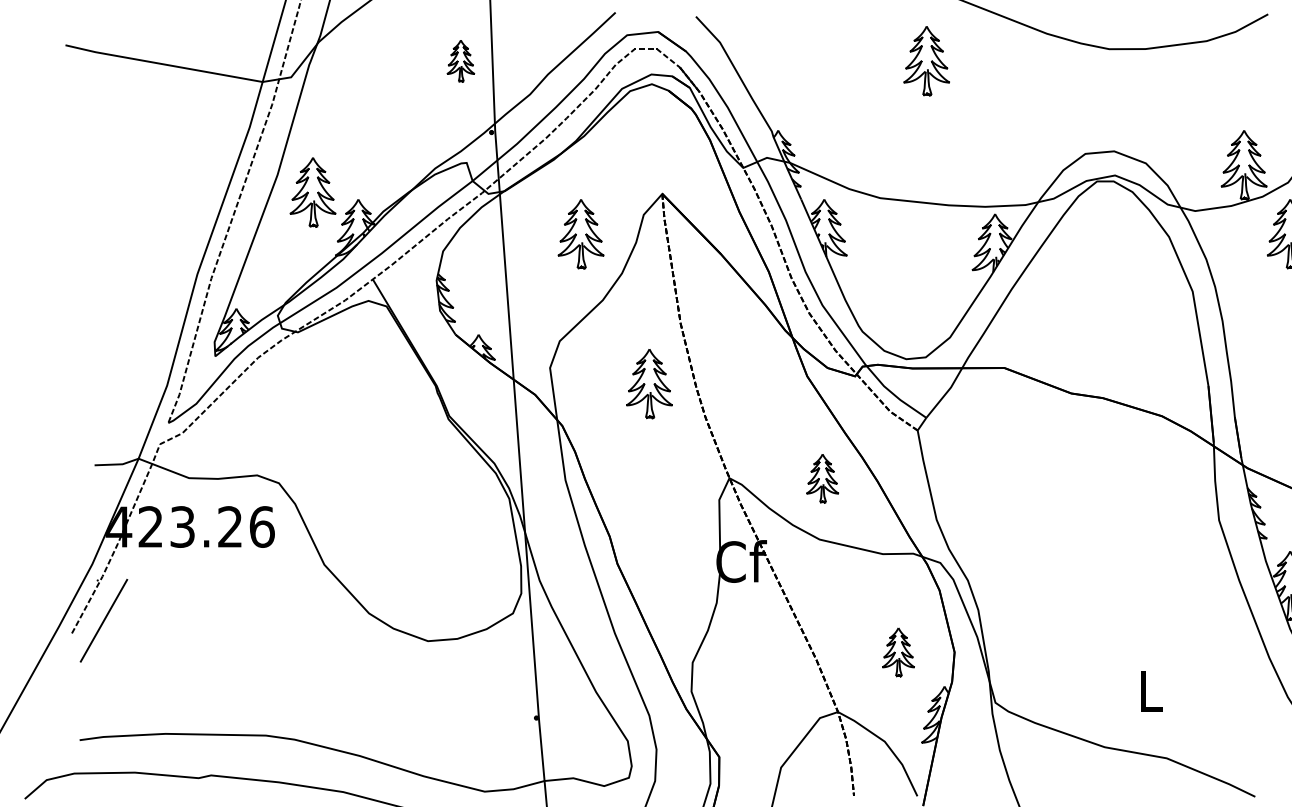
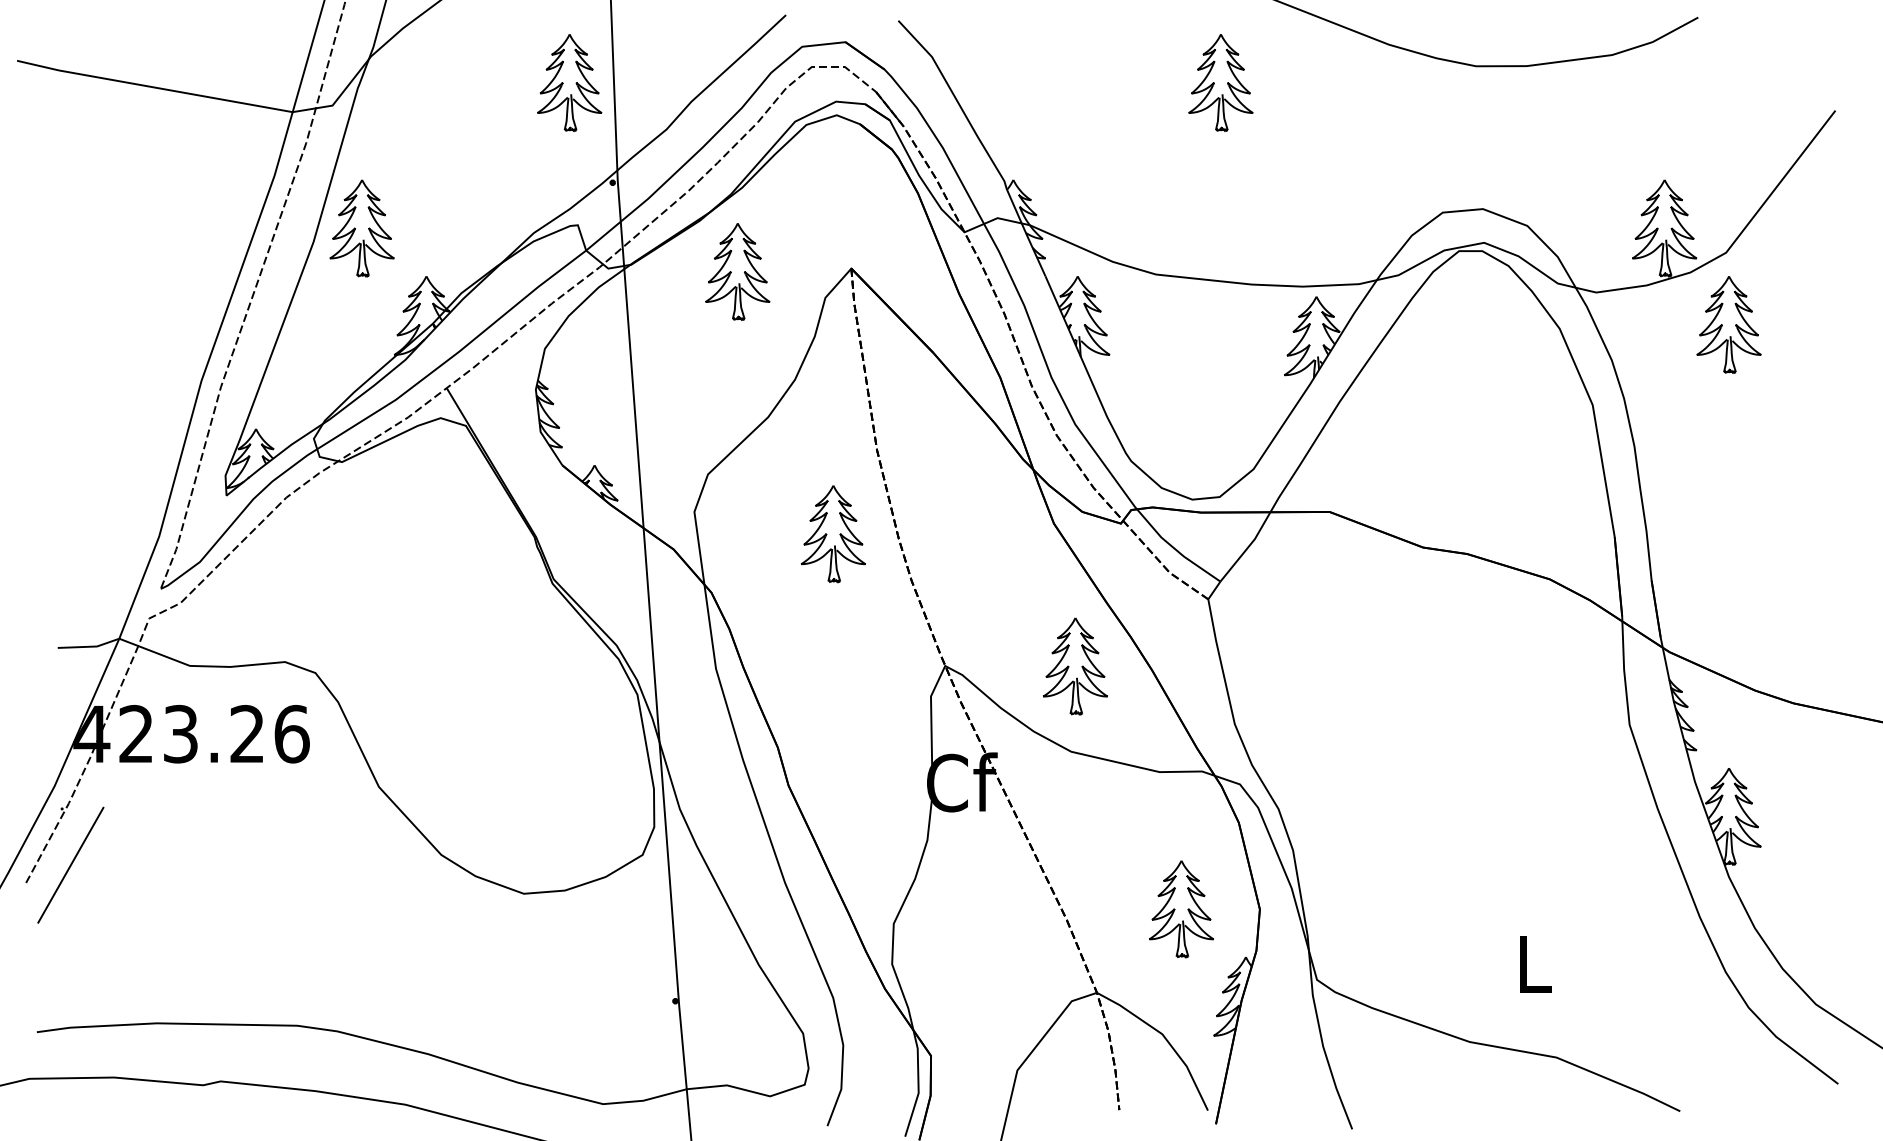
part: (460, 60) -> (569, 82), size x1.67
part: (312, 192) -> (361, 228), moved
part: (580, 233) -> (737, 271), moved
part: (822, 478) -> (1075, 666), size x1.43
part: (898, 652) -> (1181, 909), size x1.43

